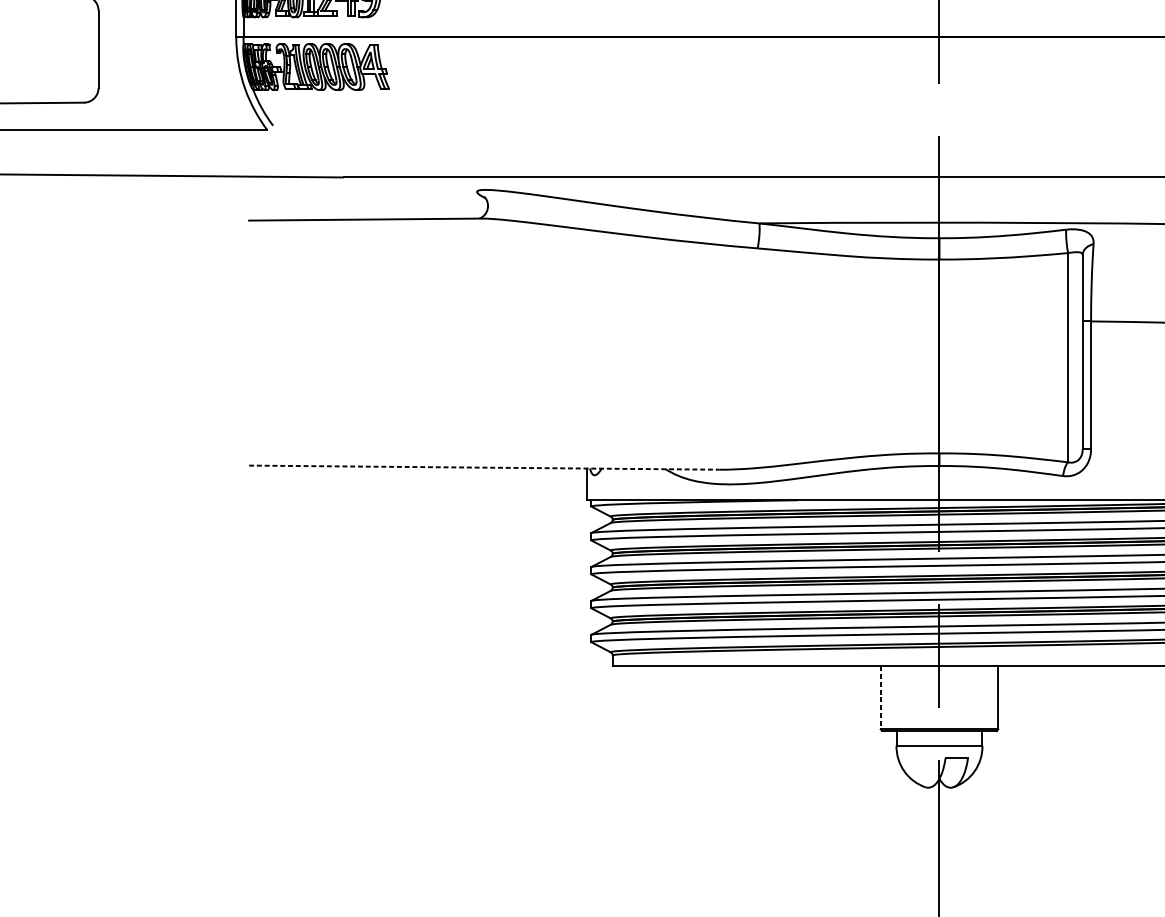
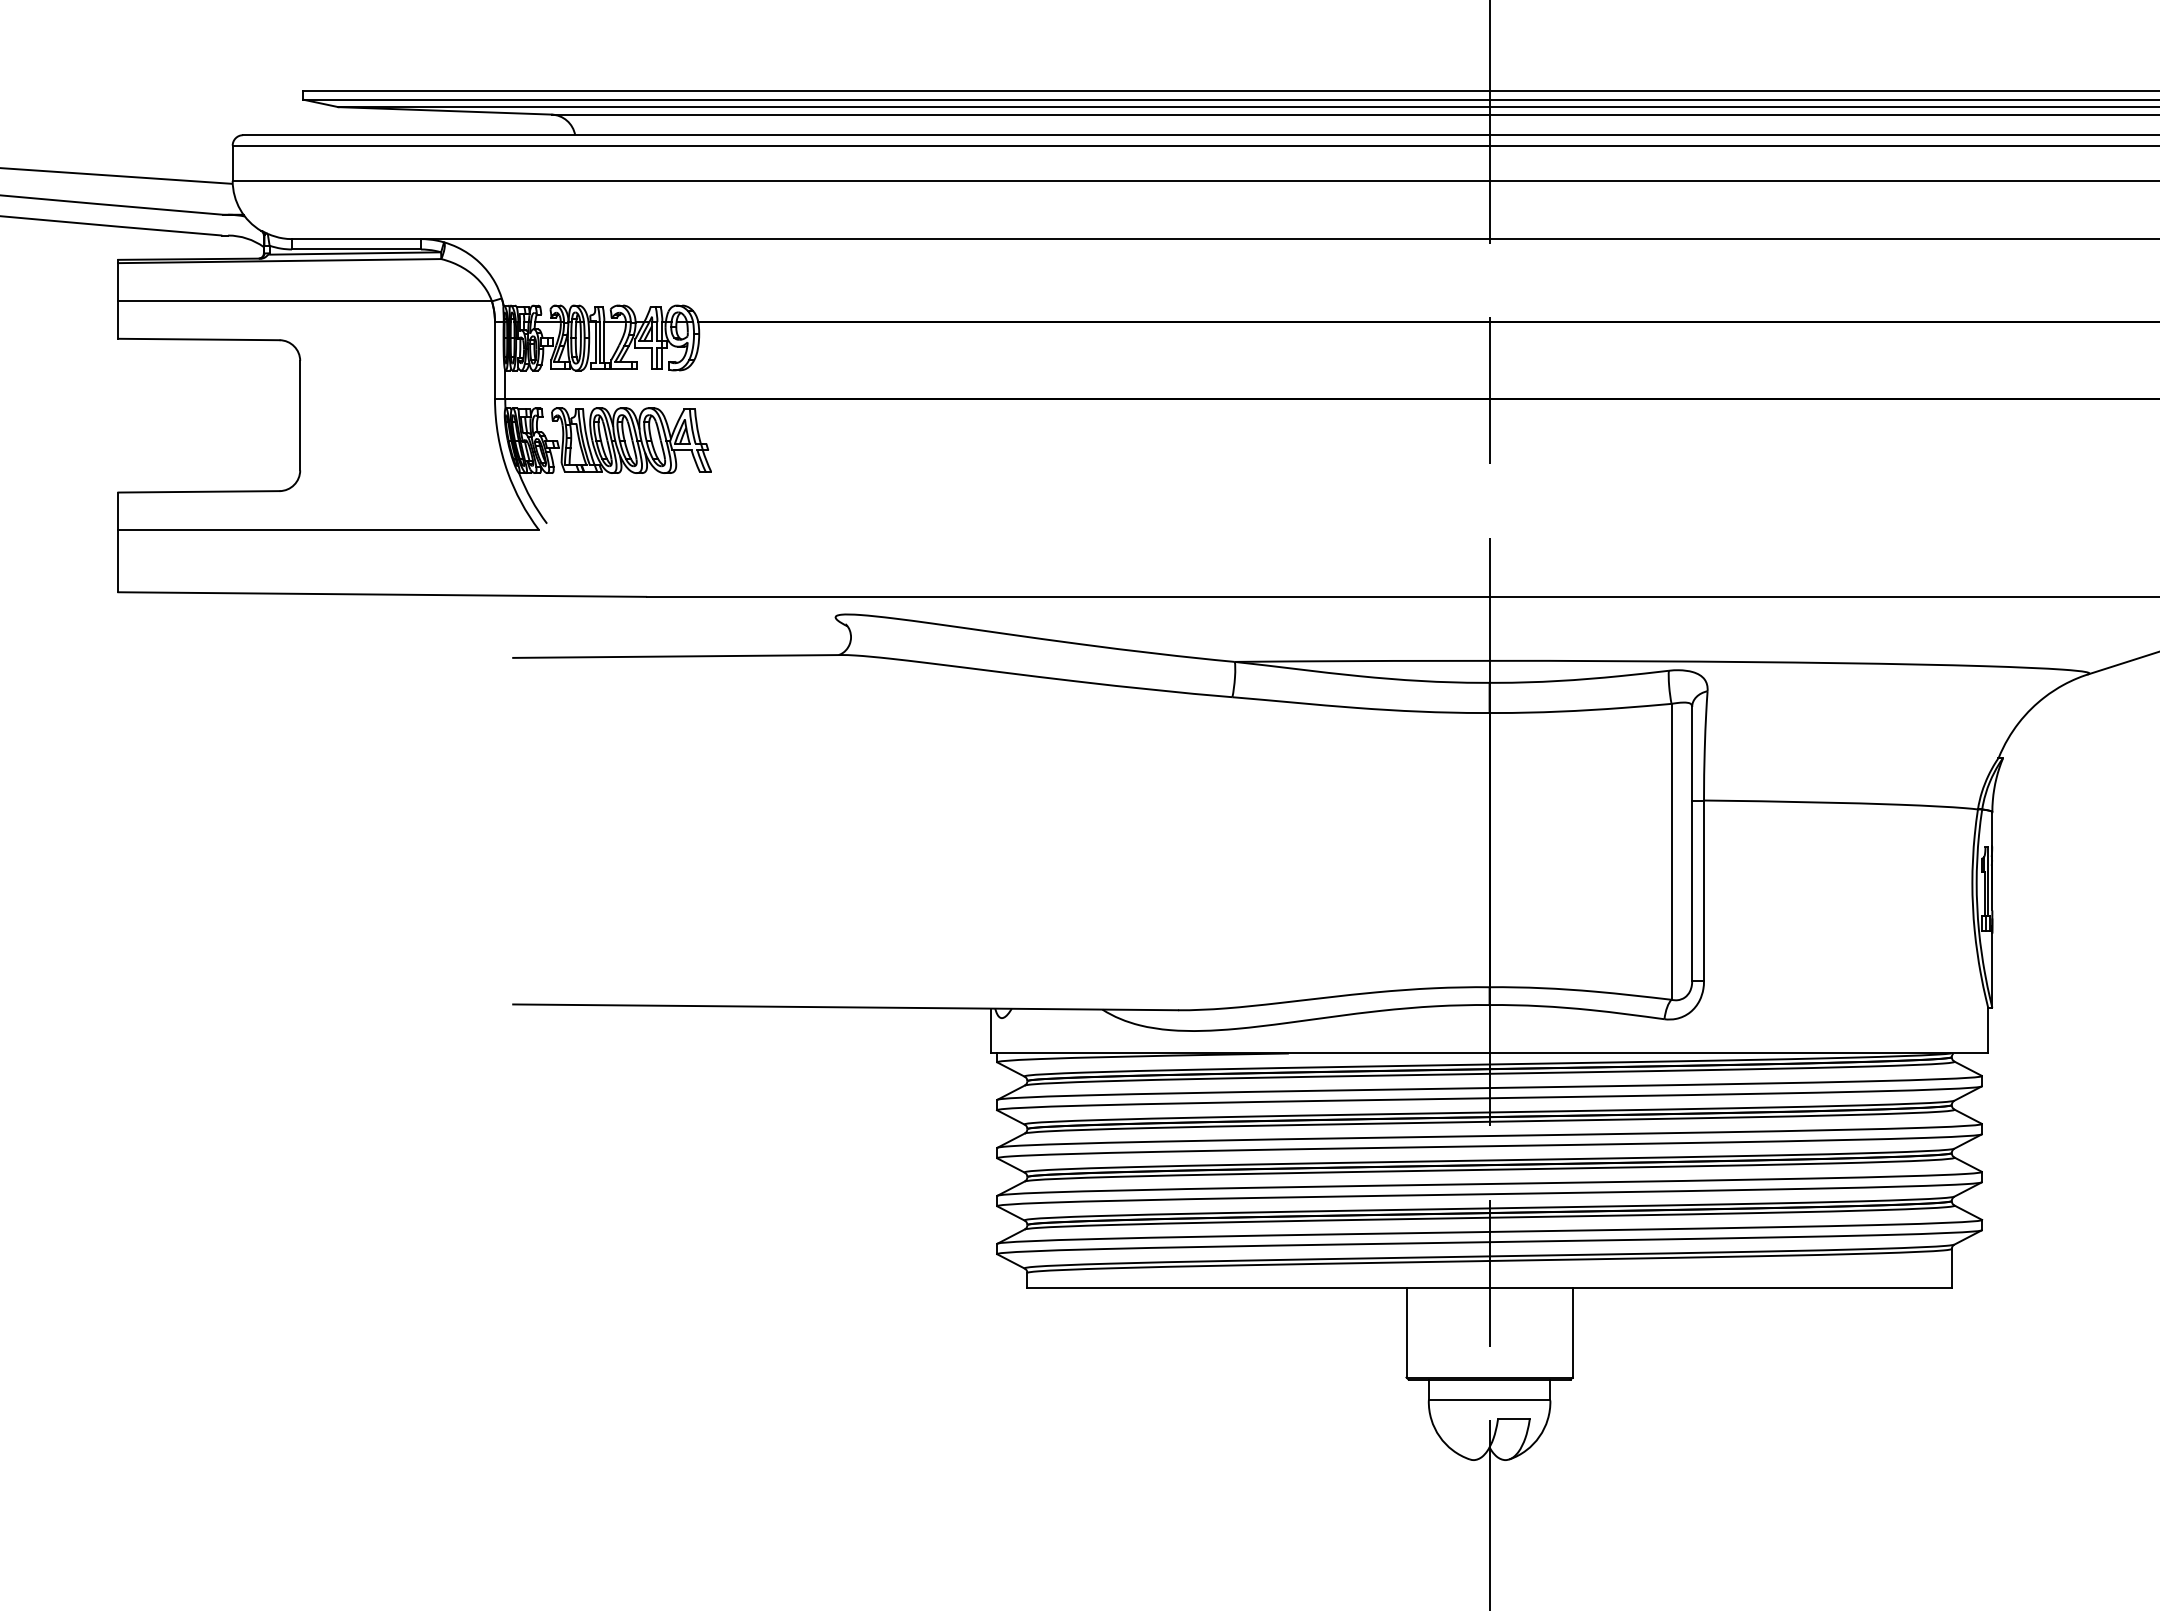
line: (484, 467) -> (845, 1007), dashed -> solid
line: (880, 697) -> (1406, 1332), dashed -> solid

